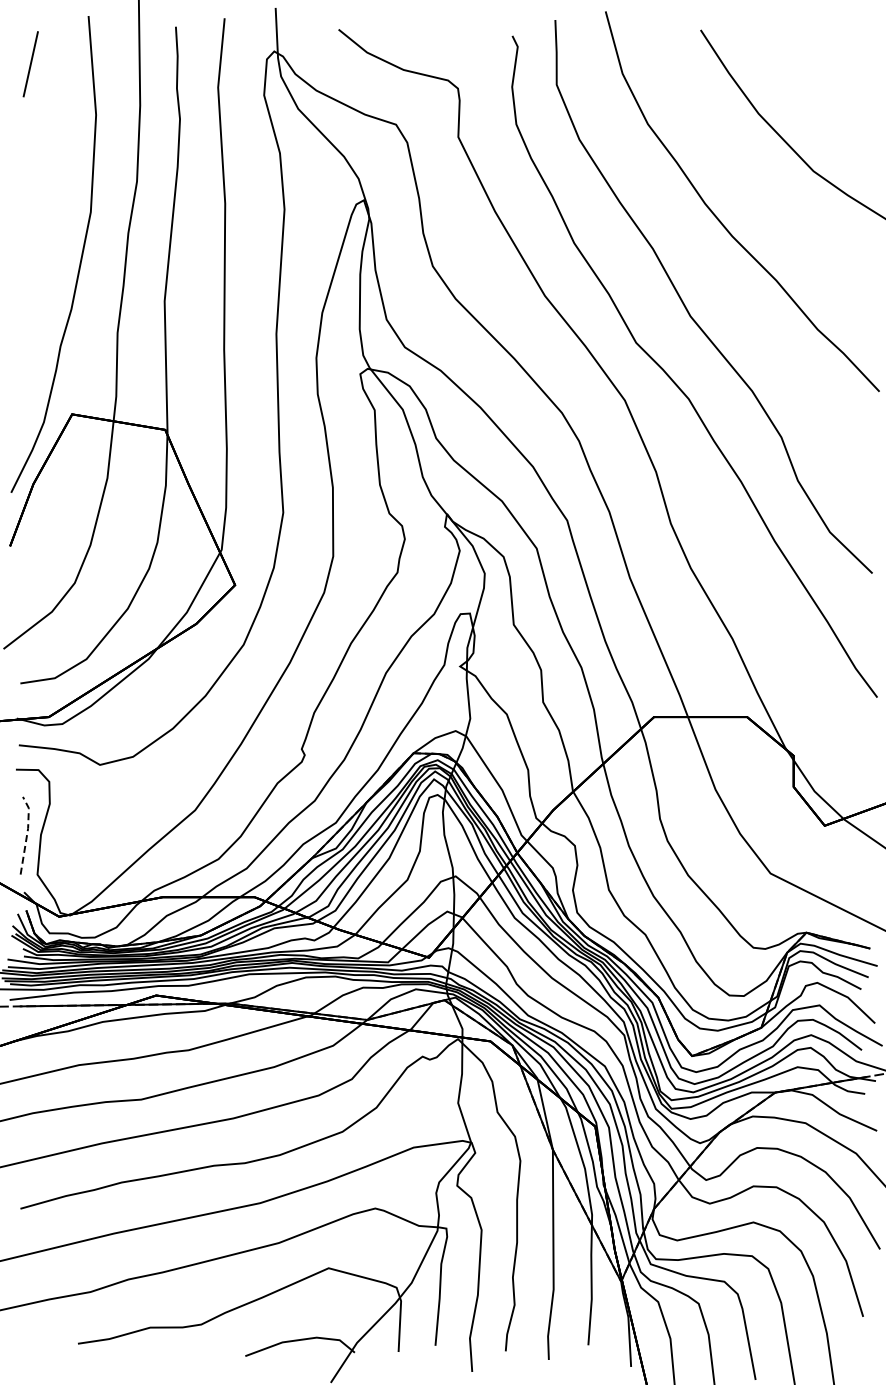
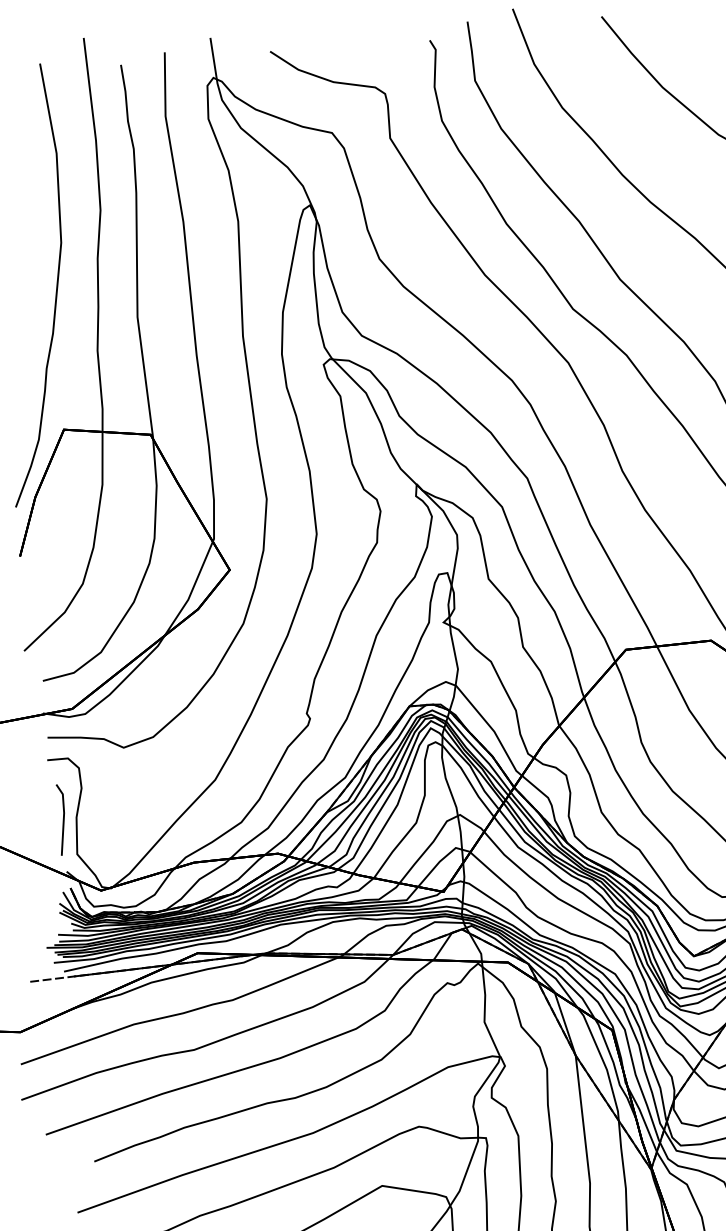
line: (27, 833) -> (64, 817), dashed -> solid

